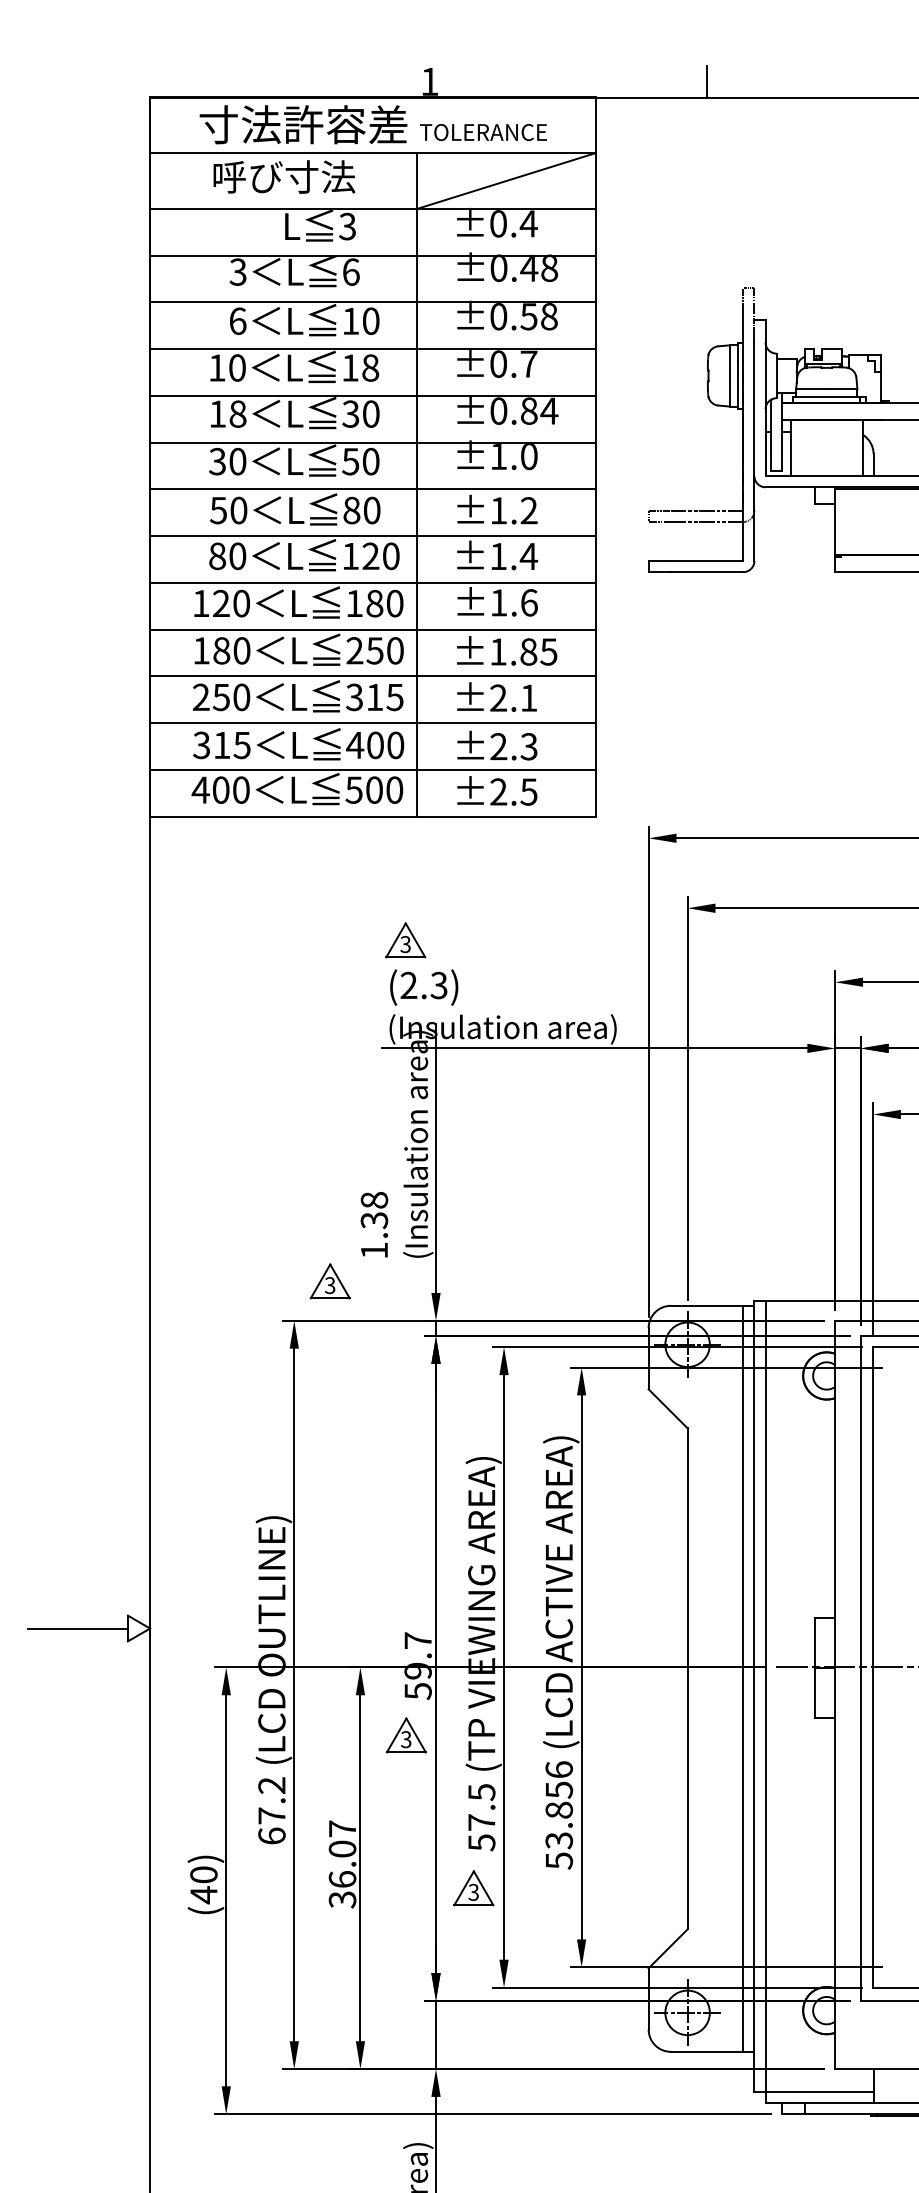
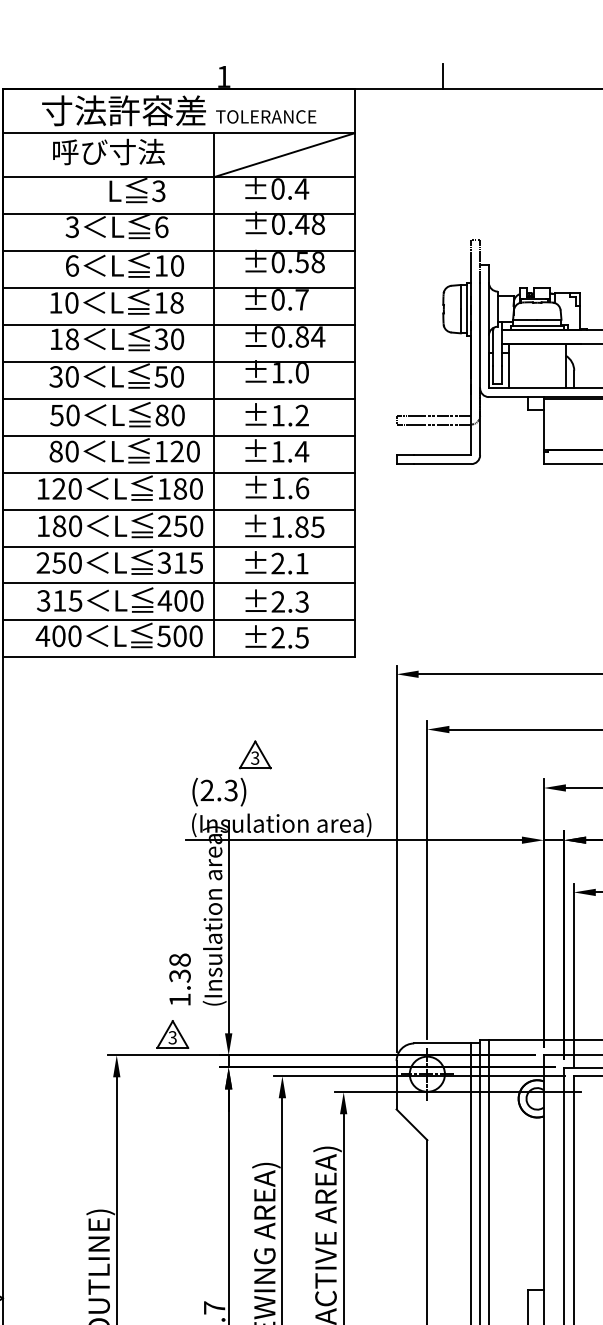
part: (405, 940) -> (255, 755), moved
part: (329, 1281) -> (172, 1034), moved

